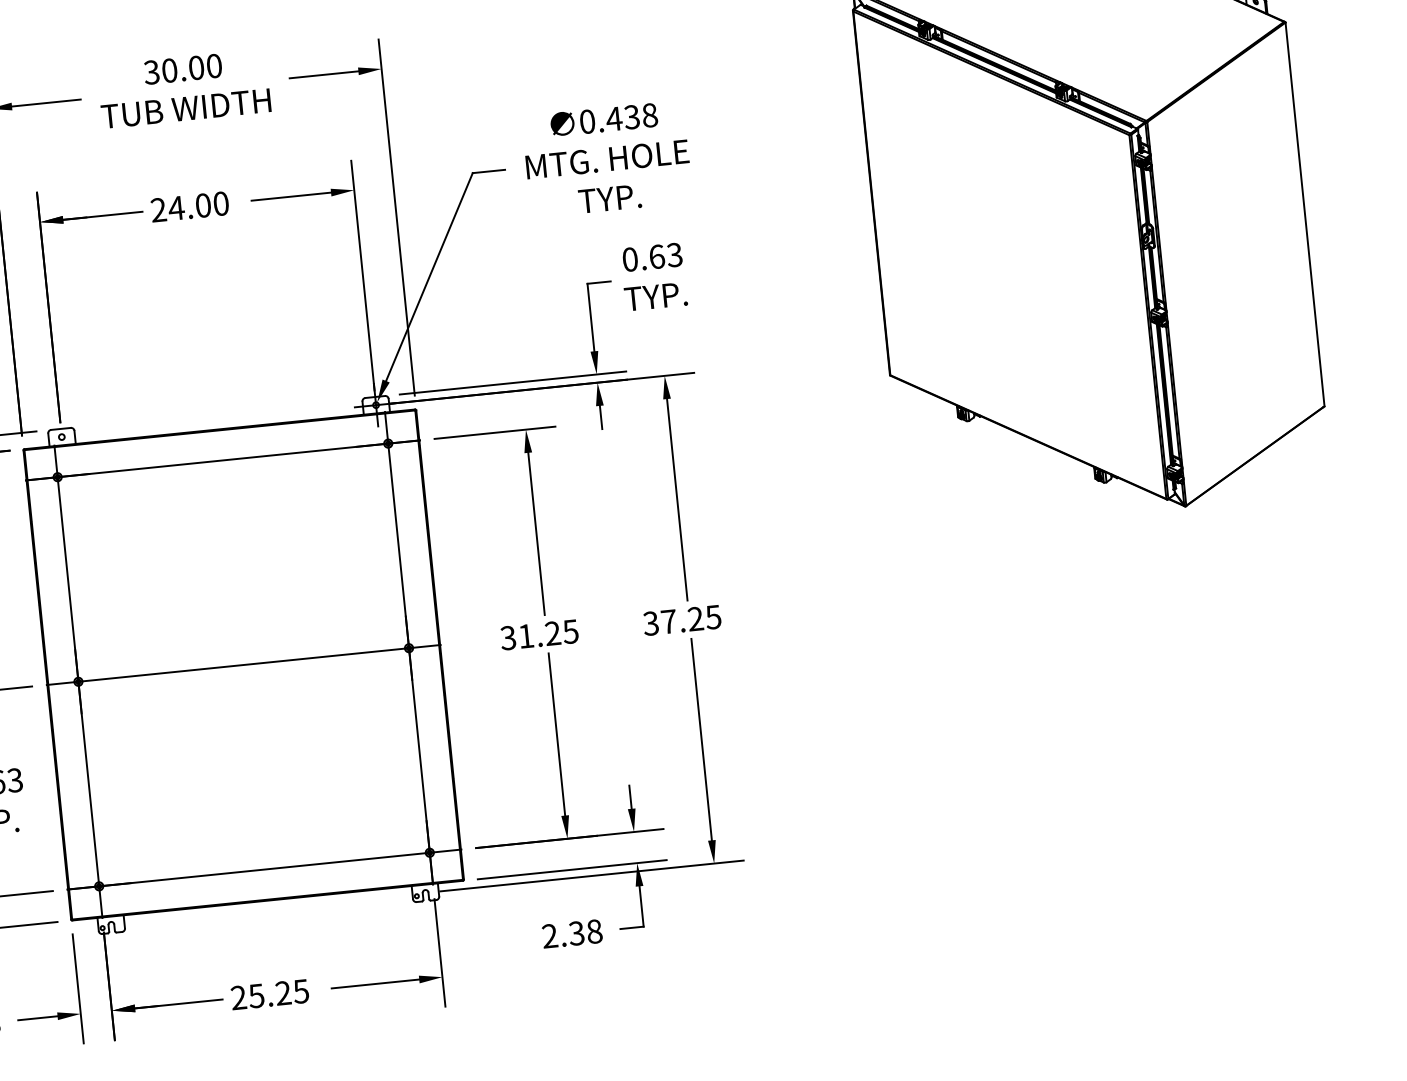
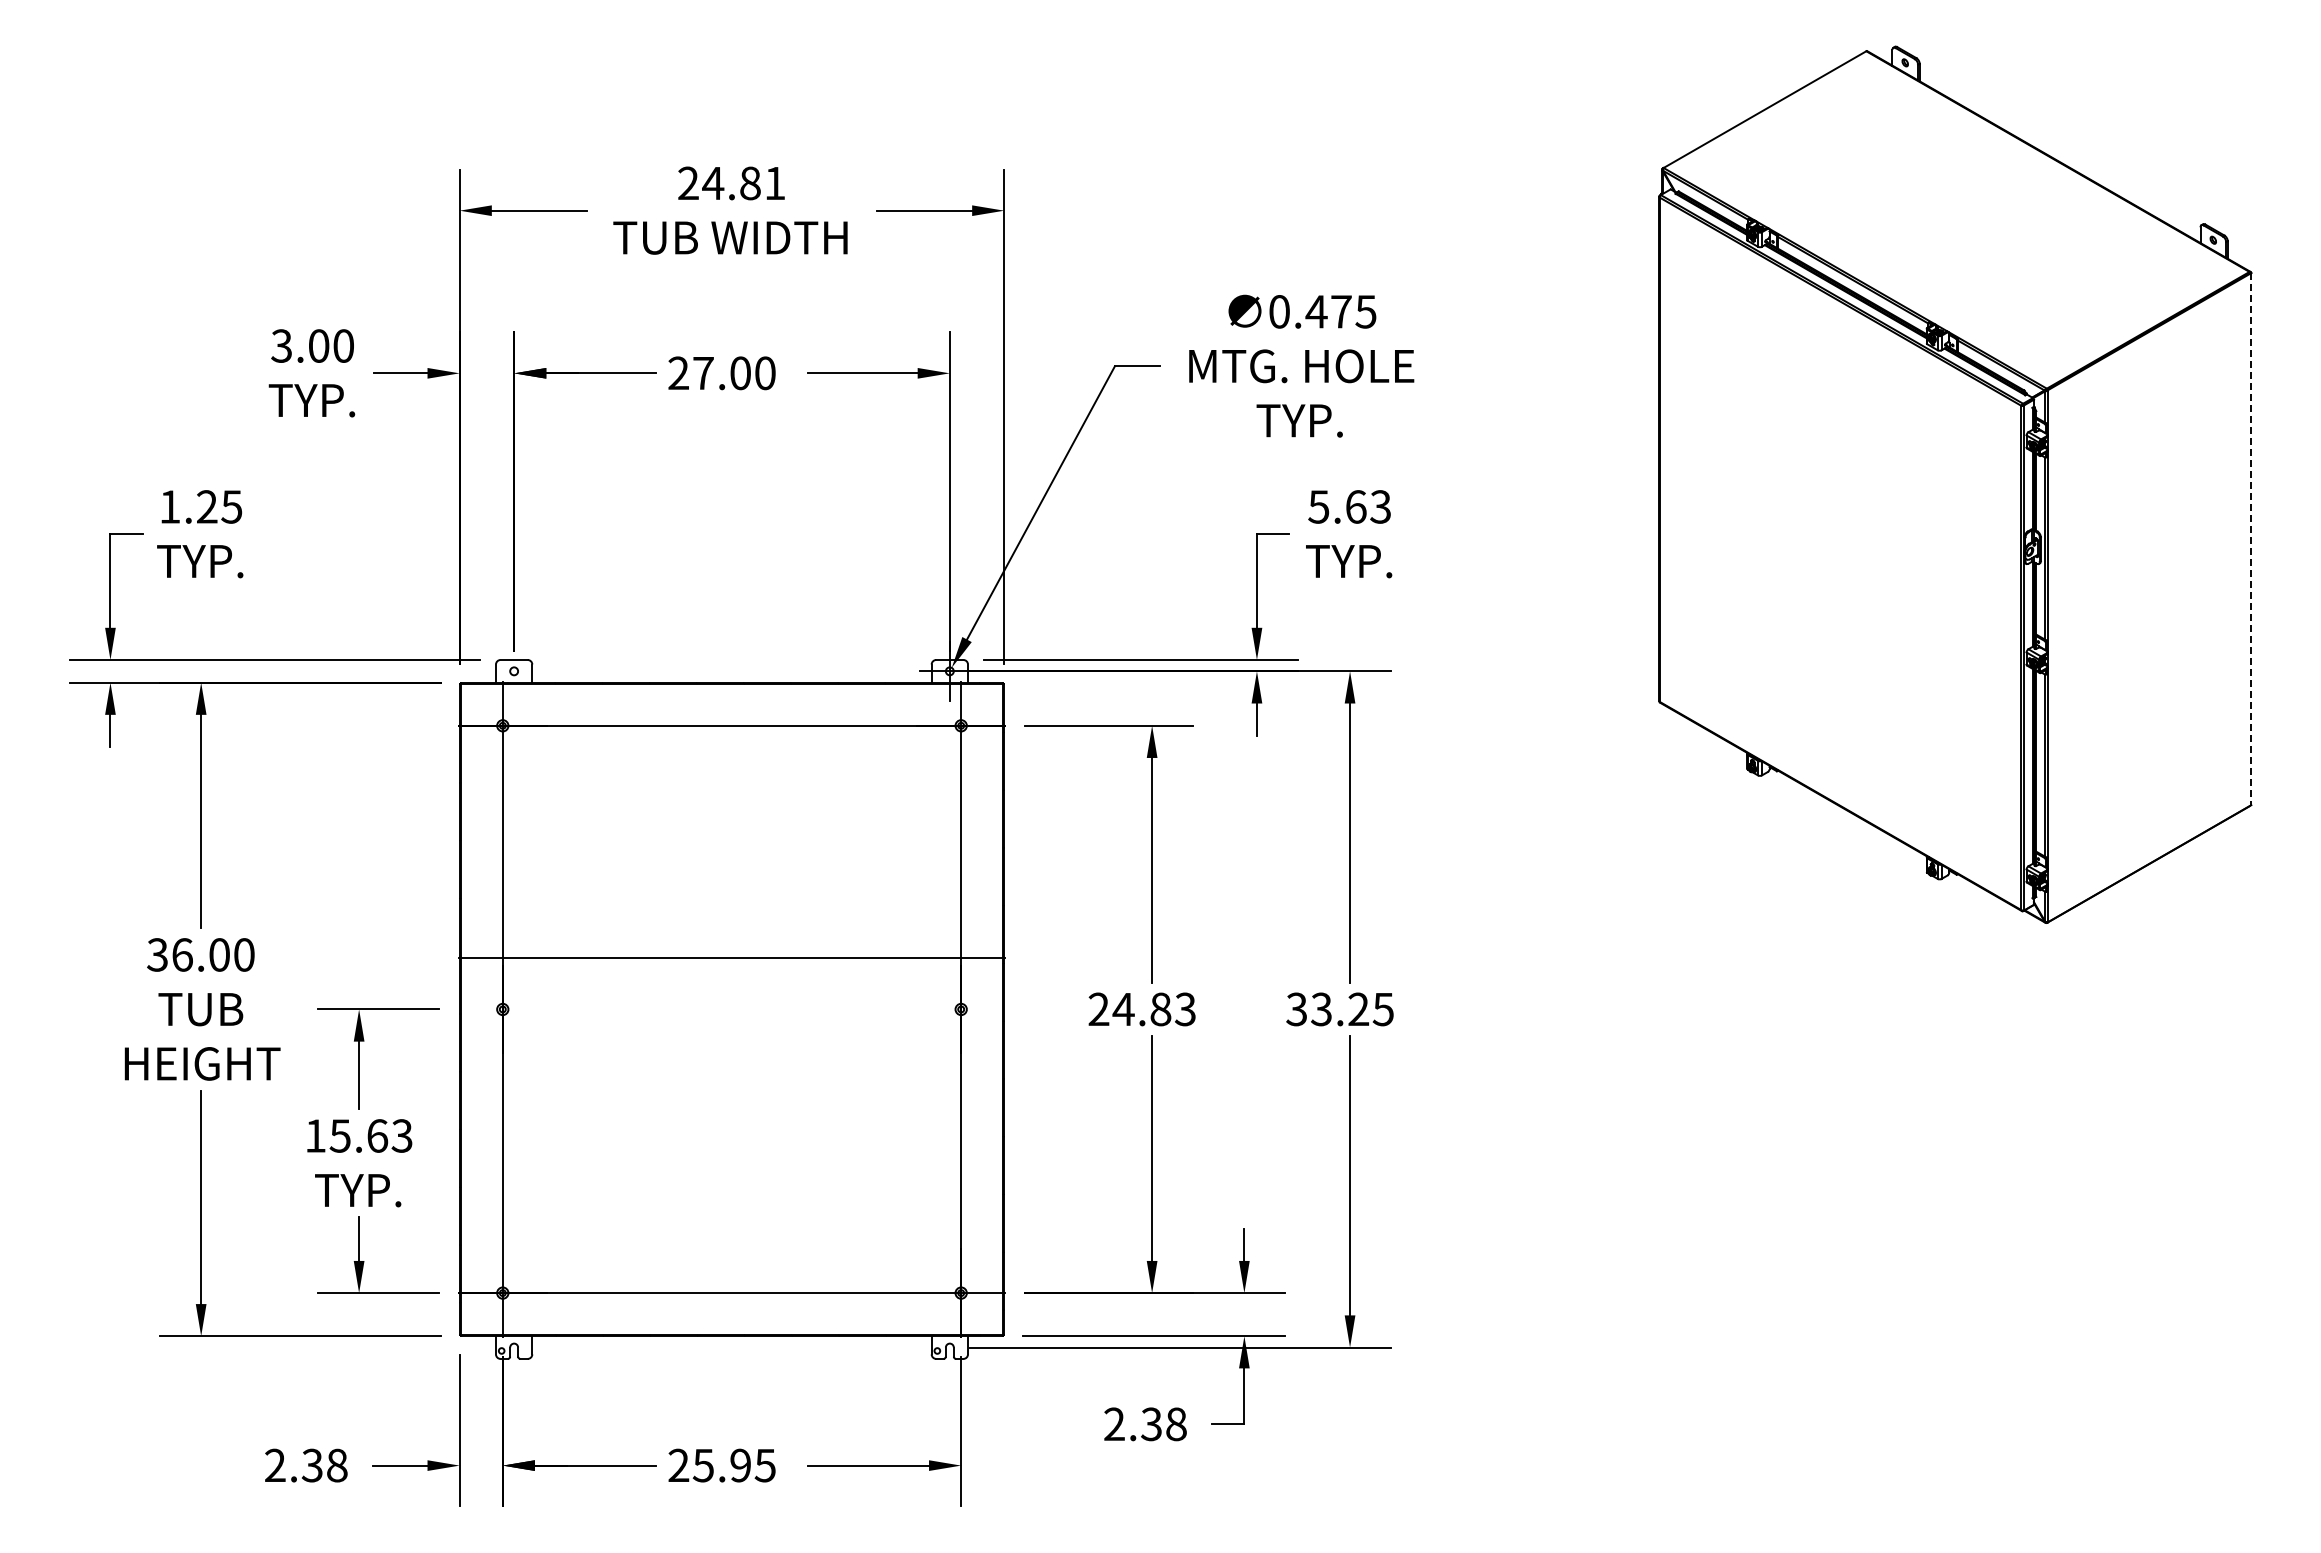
text: (182, 69) -> (731, 183), 30.00 -> 24.81
text: (640, 116) -> (1353, 311), 0.438 -> 0.475
text: (176, 208) -> (703, 373), 24.00 -> 27.00
line: (1305, 214) -> (2251, 539), solid -> dashed
text: (629, 259) -> (1318, 506), 0.63 -> 5.63
text: (668, 621) -> (1321, 1009), 37.25 -> 33.25
text: (539, 635) -> (1141, 1009), 31.25 -> 24.83
line: (243, 665) -> (731, 958), moved
text: (283, 993) -> (740, 1465), 25.25 -> 25.95

